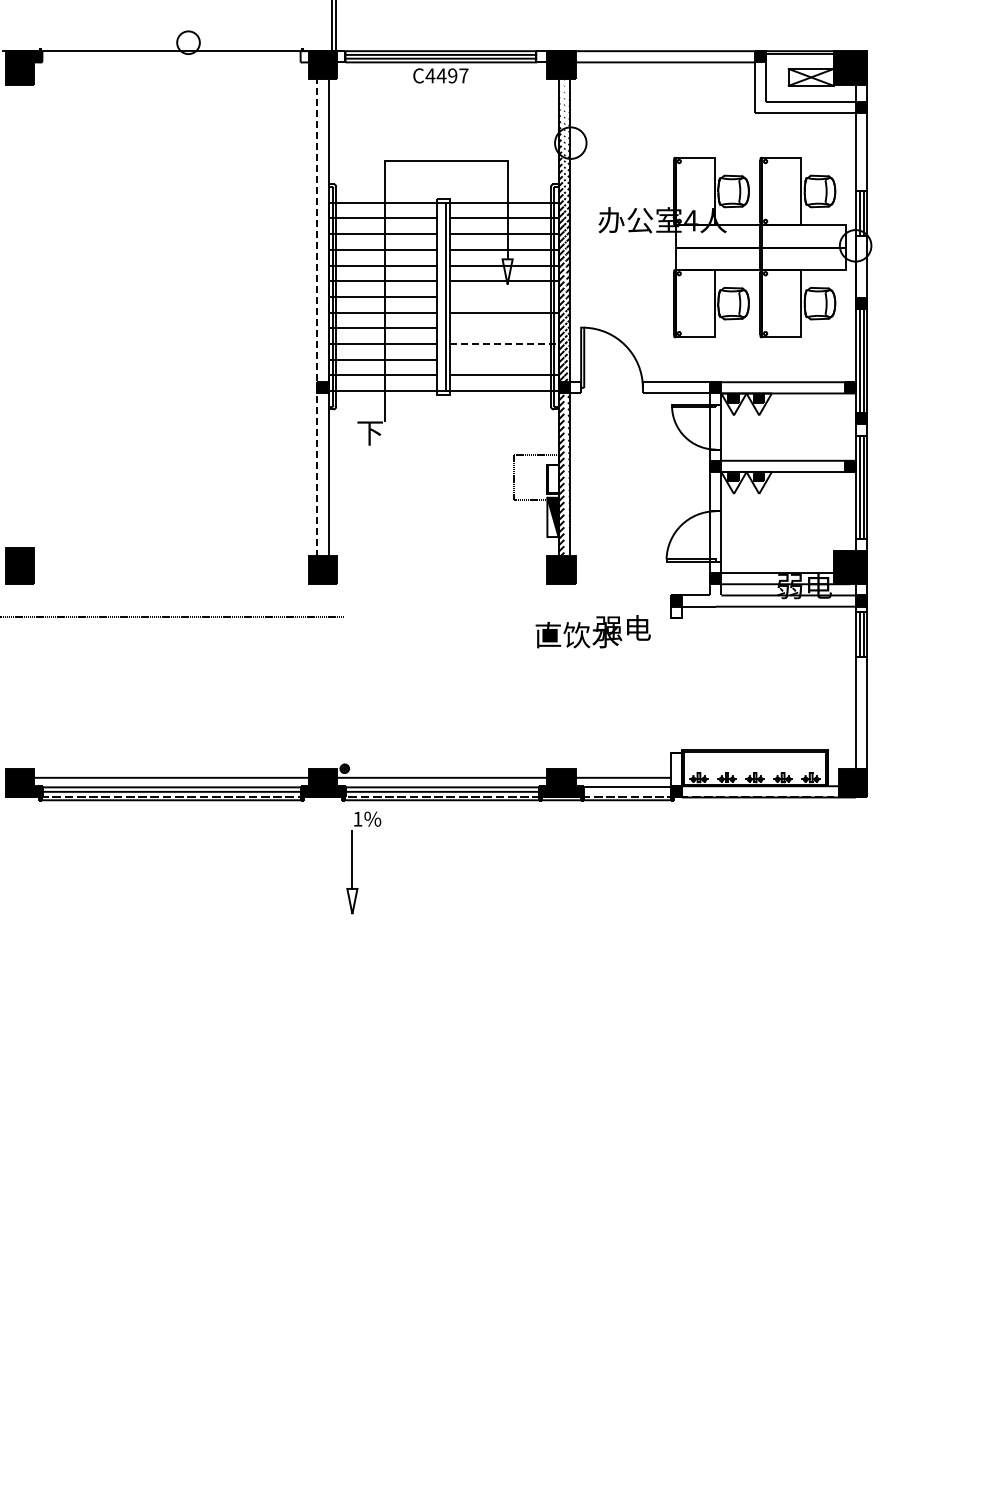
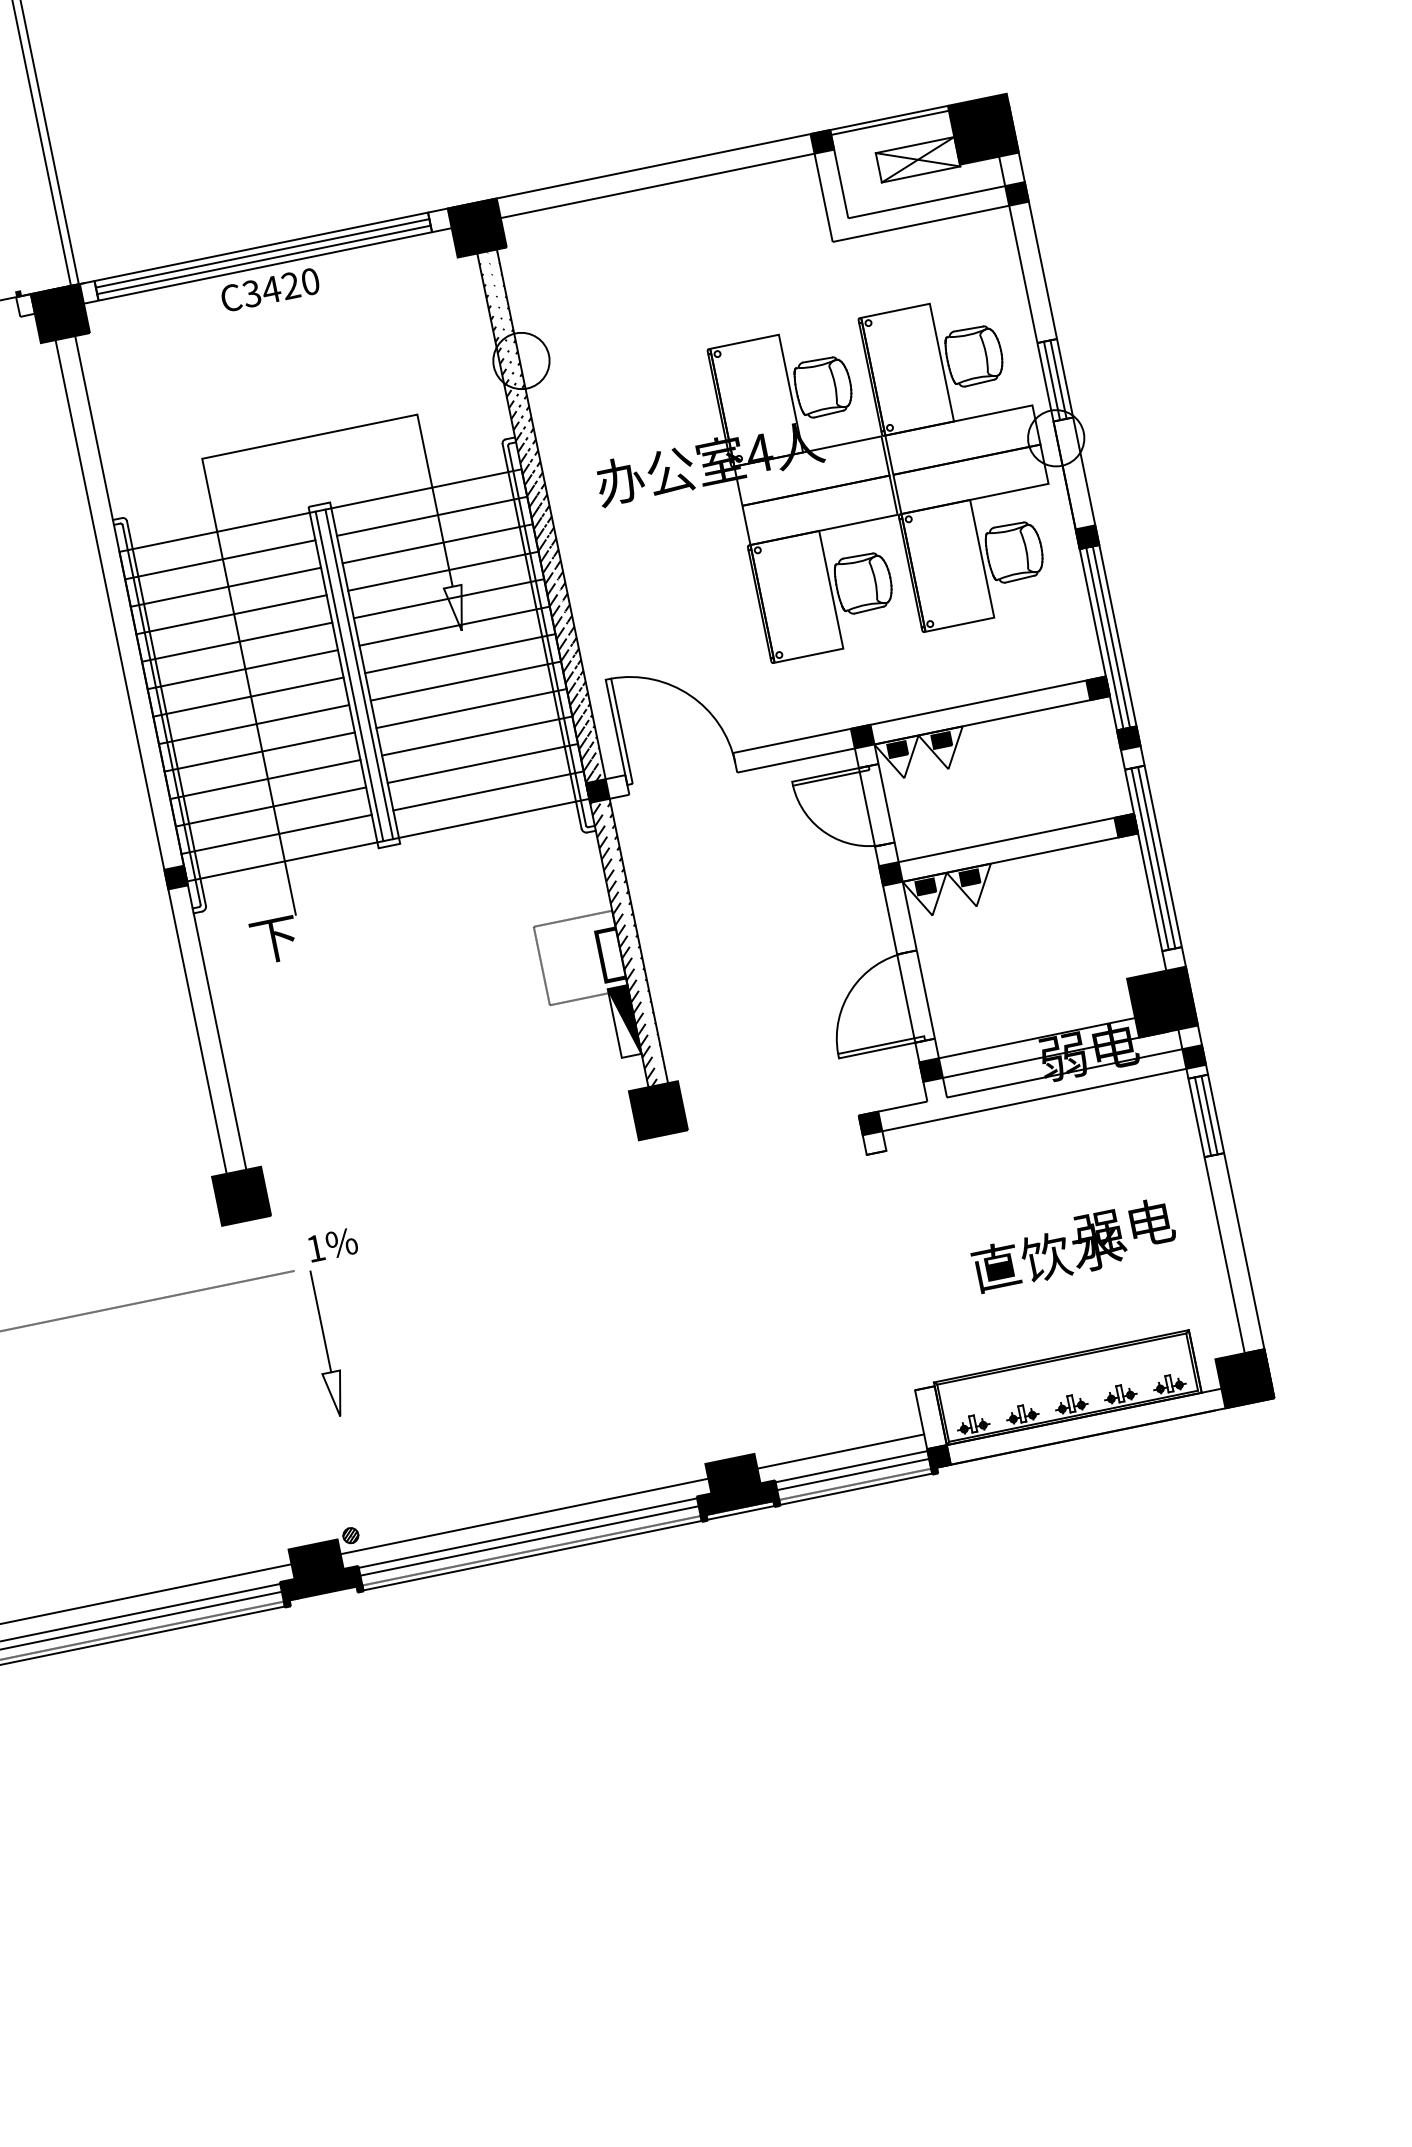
text: (446, 75) -> (279, 287), C4497 -> C3420
line: (440, 296) -> (348, 675), added
line: (503, 296) -> (458, 653), added
line: (317, 314) -> (140, 751), dashed -> solid
line: (503, 328) -> (470, 709), added
line: (504, 344) -> (477, 736), dashed -> solid
line: (503, 359) -> (481, 763), added
text: (592, 631) -> (1072, 1244), moved
line: (626, 791) -> (851, 1474), added
part: (352, 862) -> (321, 1326), moved

